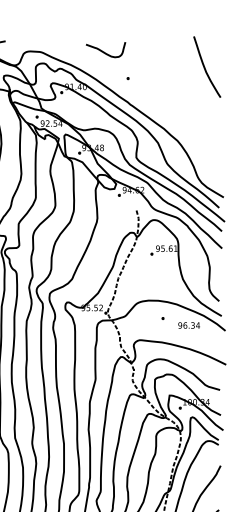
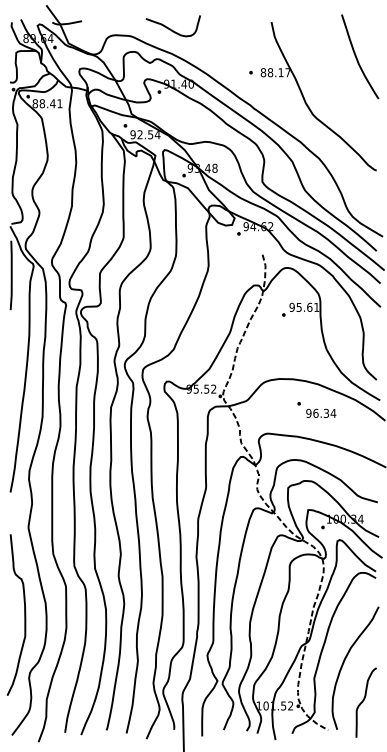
curve: (103, 51) -> (170, 28), moved
part: (168, 99) -> (306, 101), added
text: (189, 324) -> (321, 412), moved

